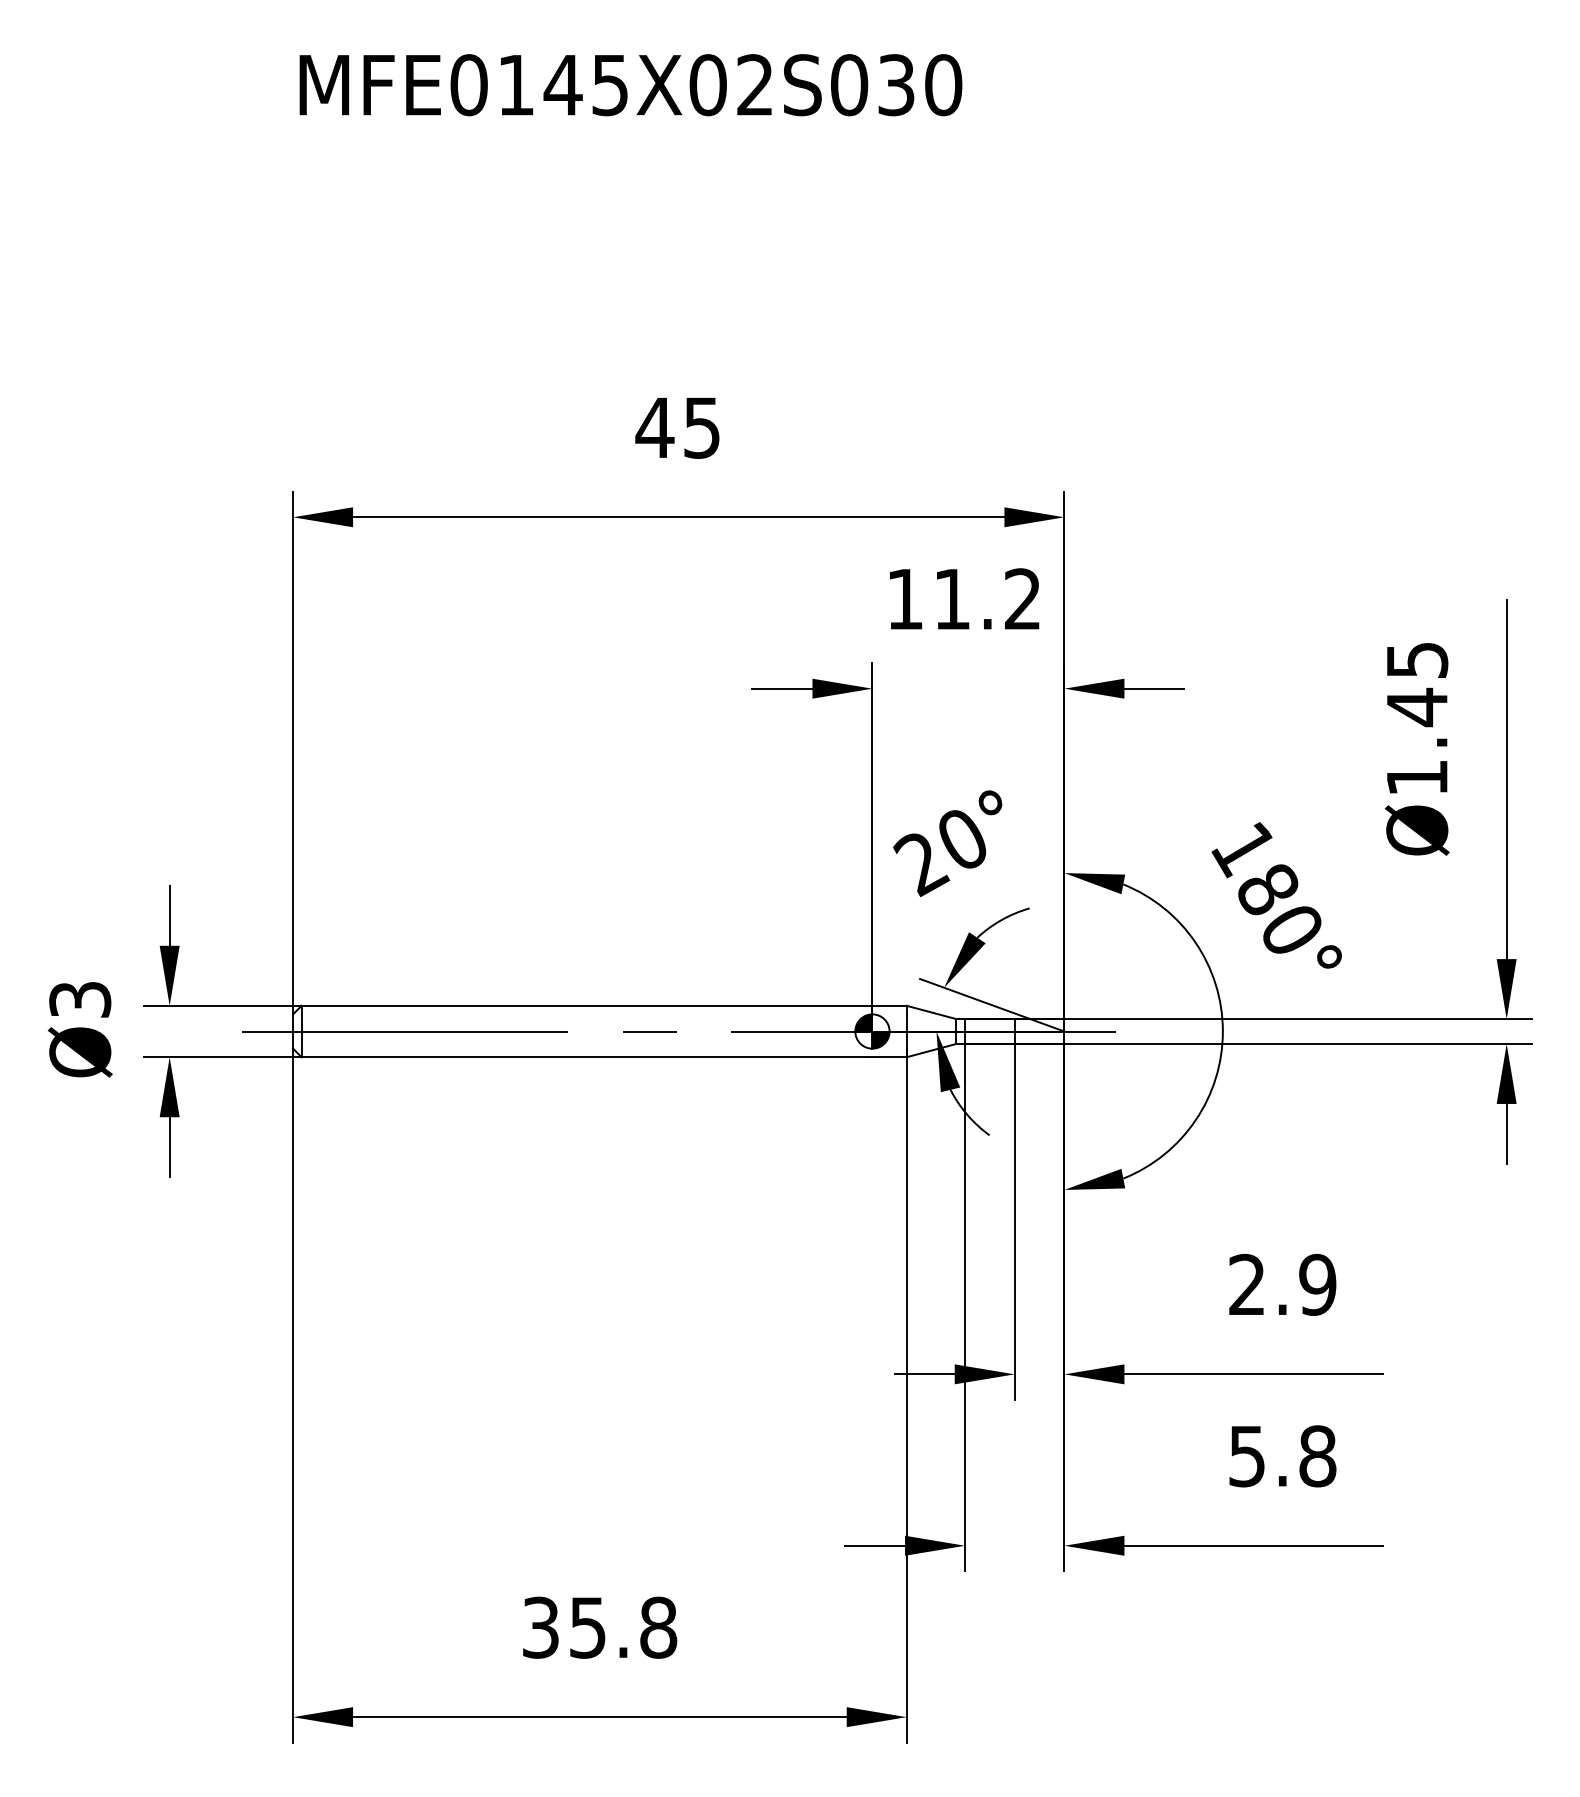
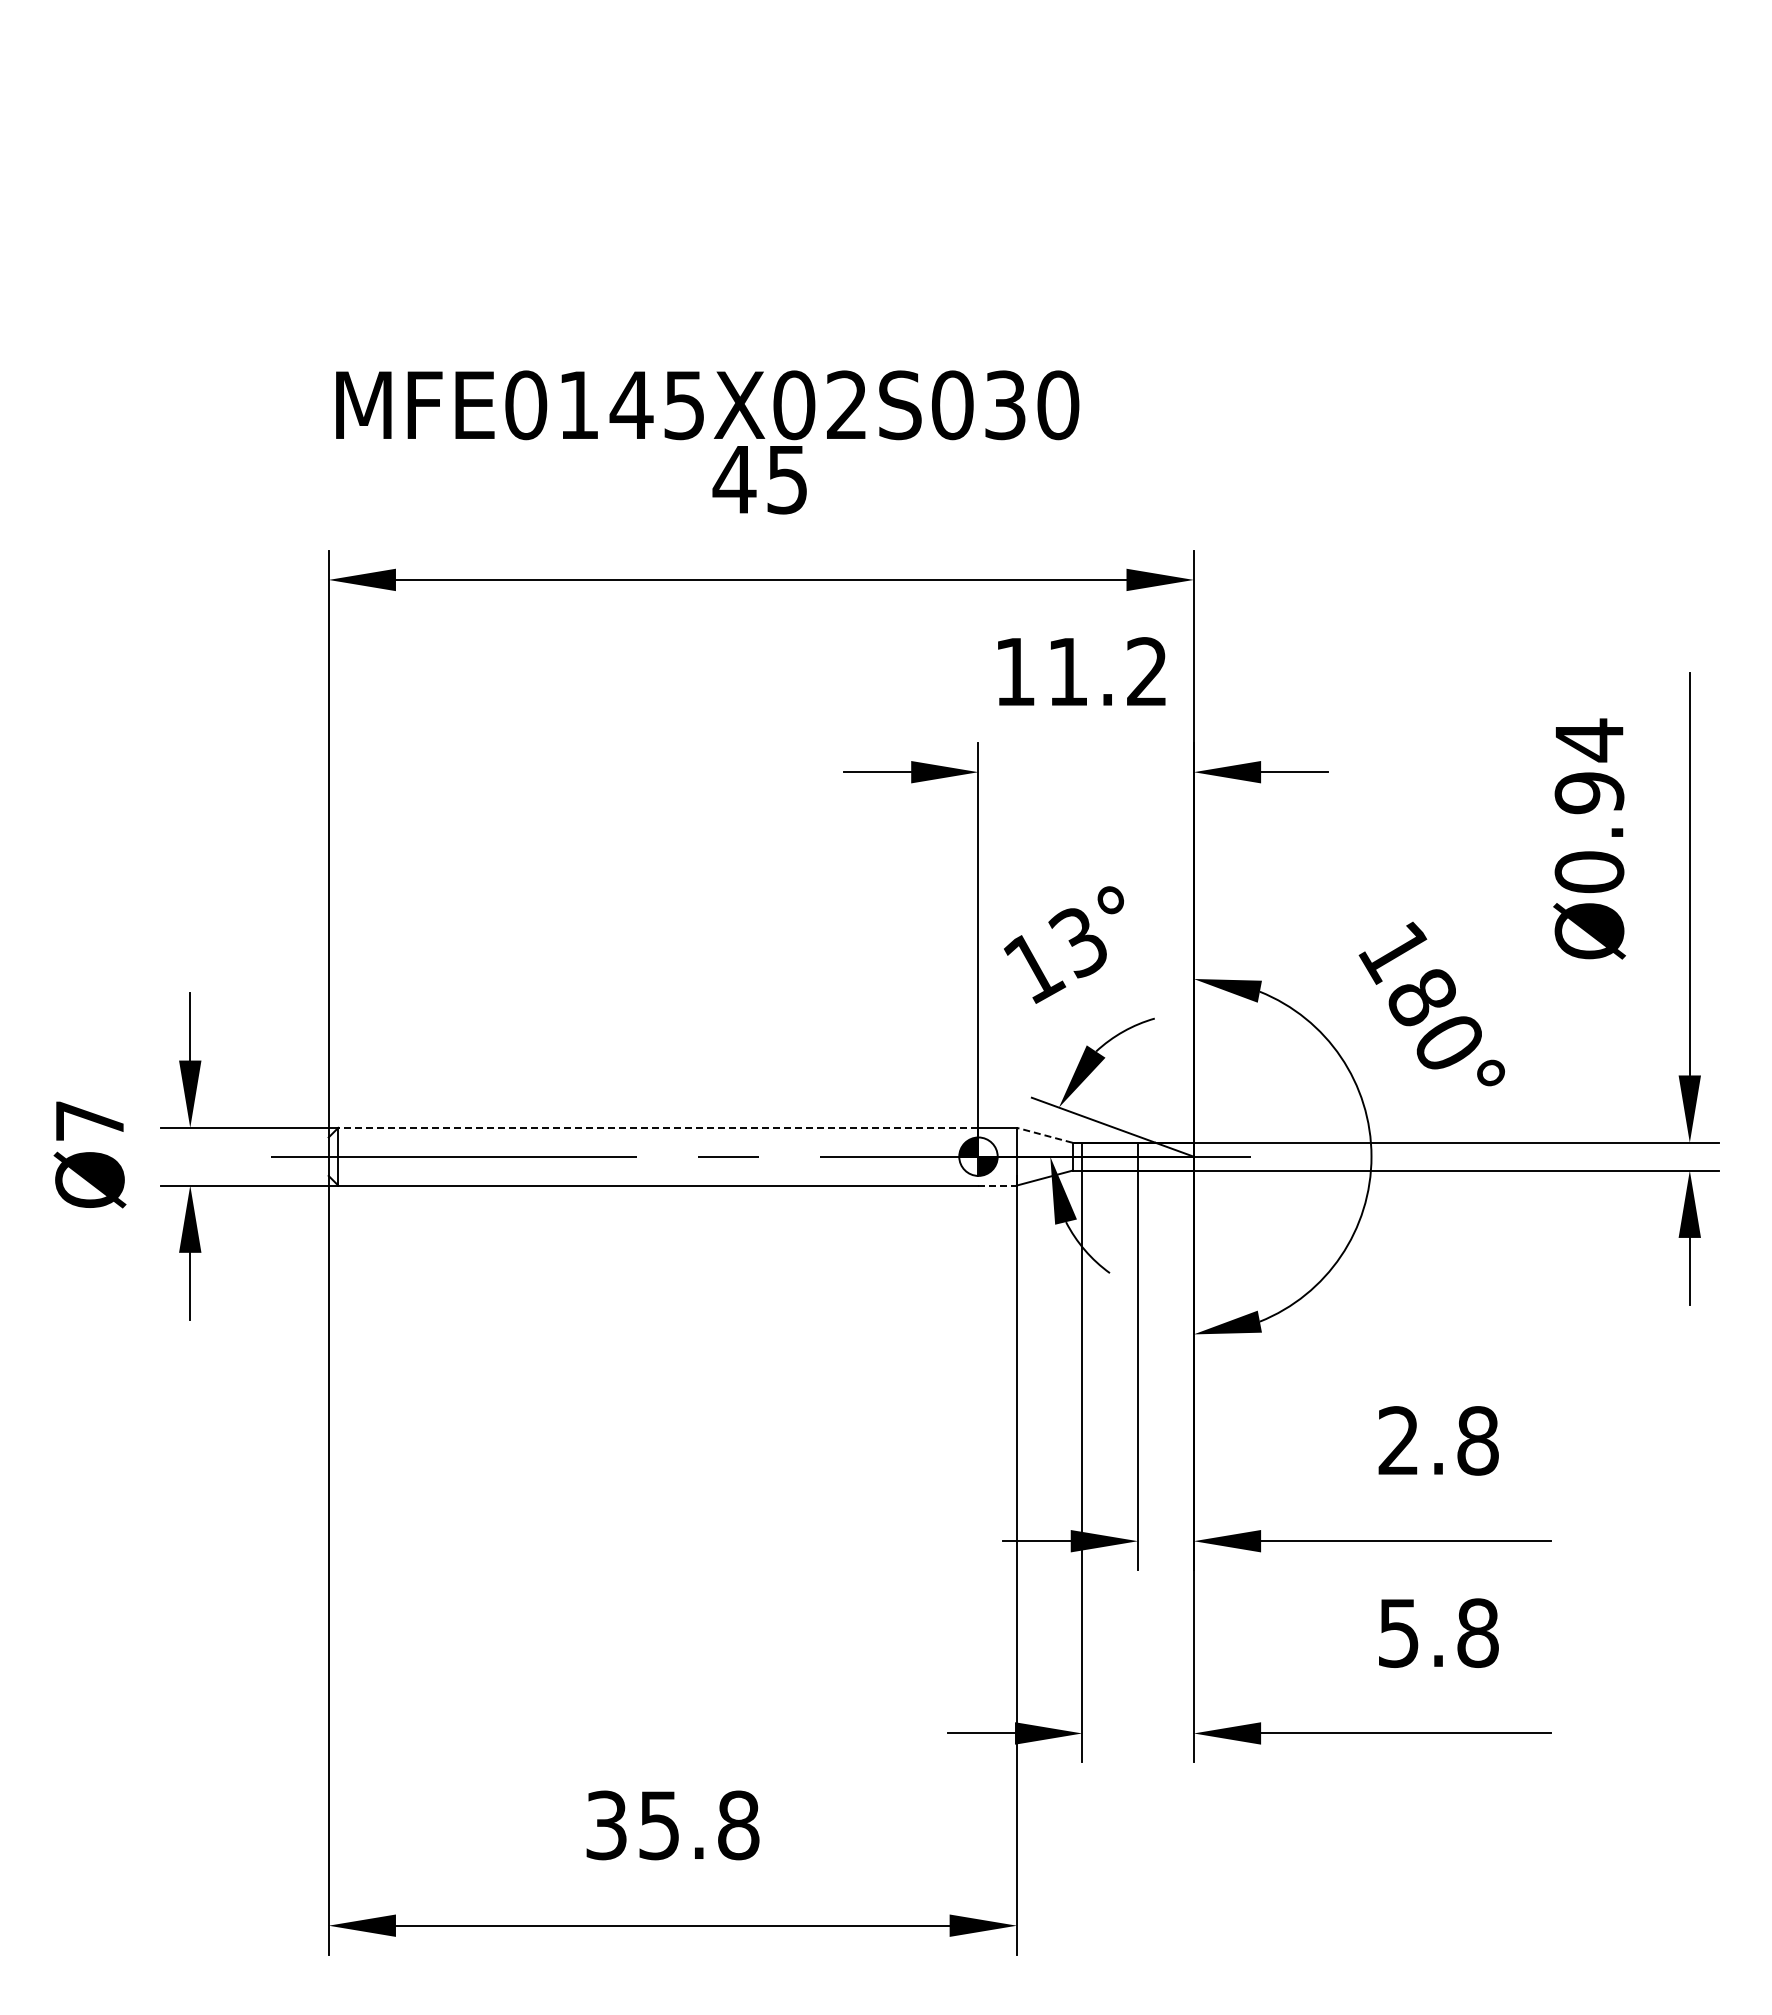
text: (630, 85) -> (707, 405), moved
text: (1417, 718) -> (1589, 805), Ø1.45 -> Ø0.94
text: (939, 853) -> (1053, 956), 20° -> 13°
text: (79, 1000) -> (89, 1121), Ø3 -> Ø7
line: (586, 1005) -> (657, 1127), solid -> dashed
line: (931, 1012) -> (1044, 1135), solid -> dashed
line: (890, 1057) -> (998, 1185), solid -> dashed
text: (1317, 1284) -> (1477, 1440), 2.9 -> 2.8

